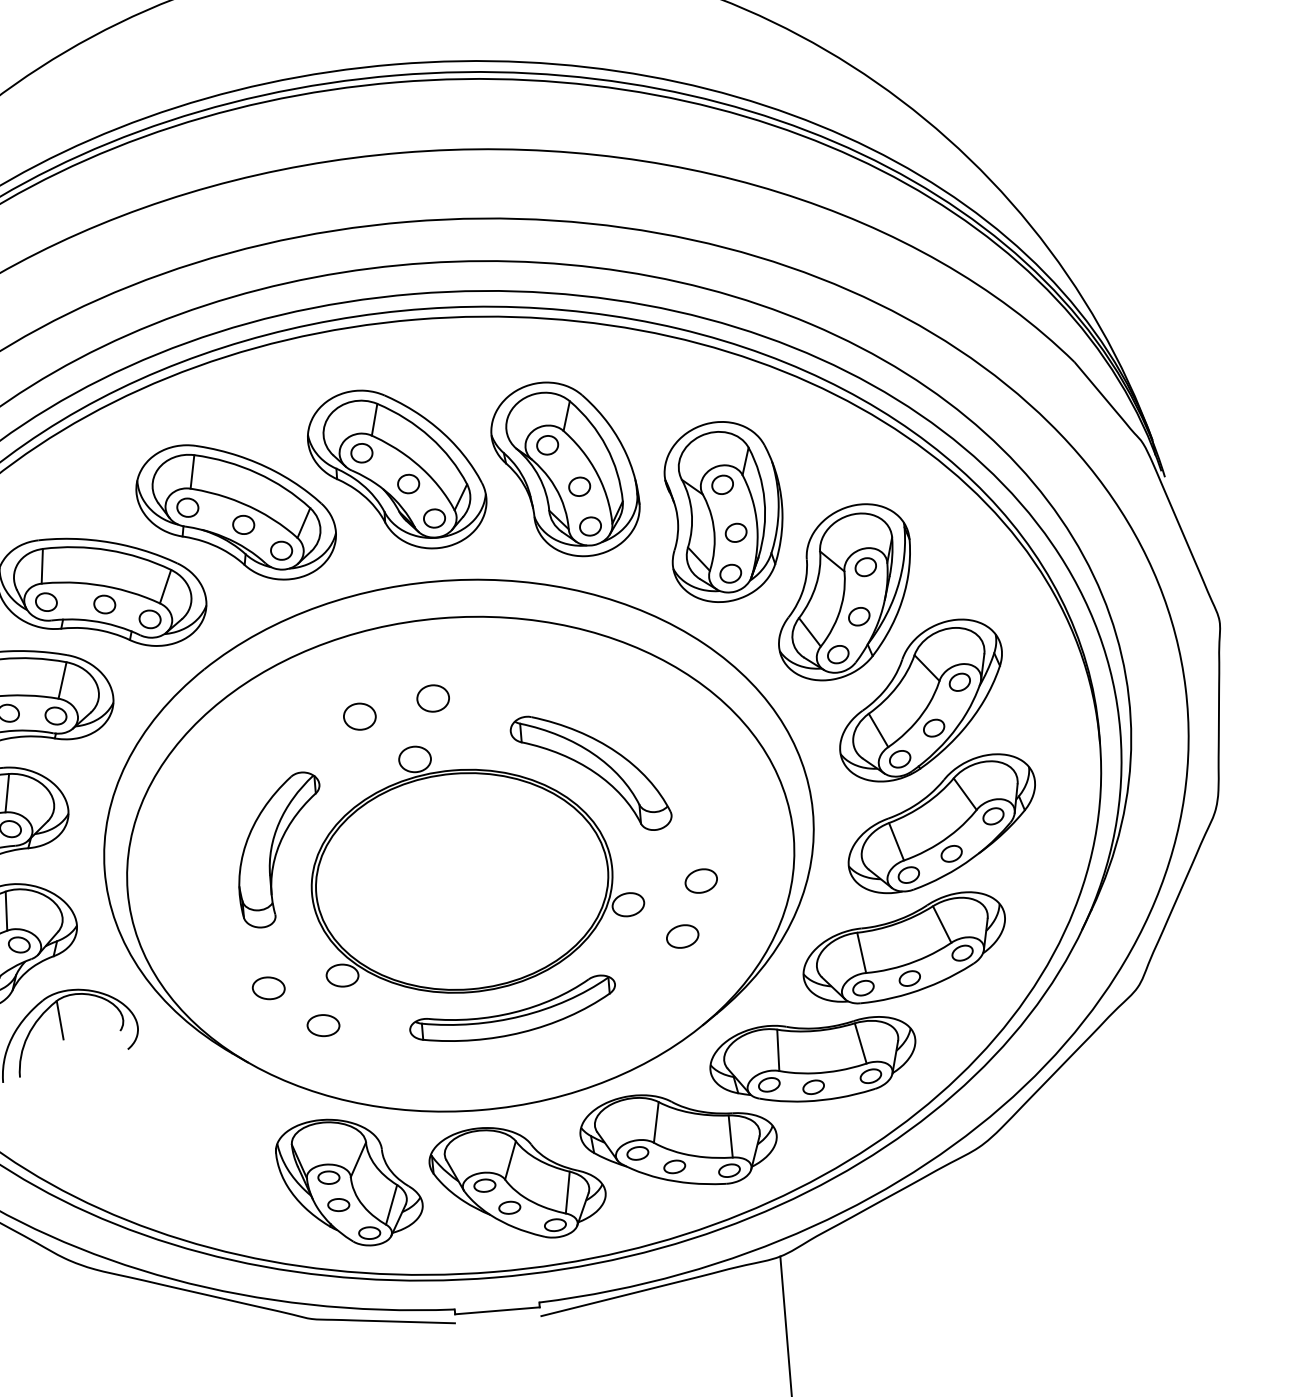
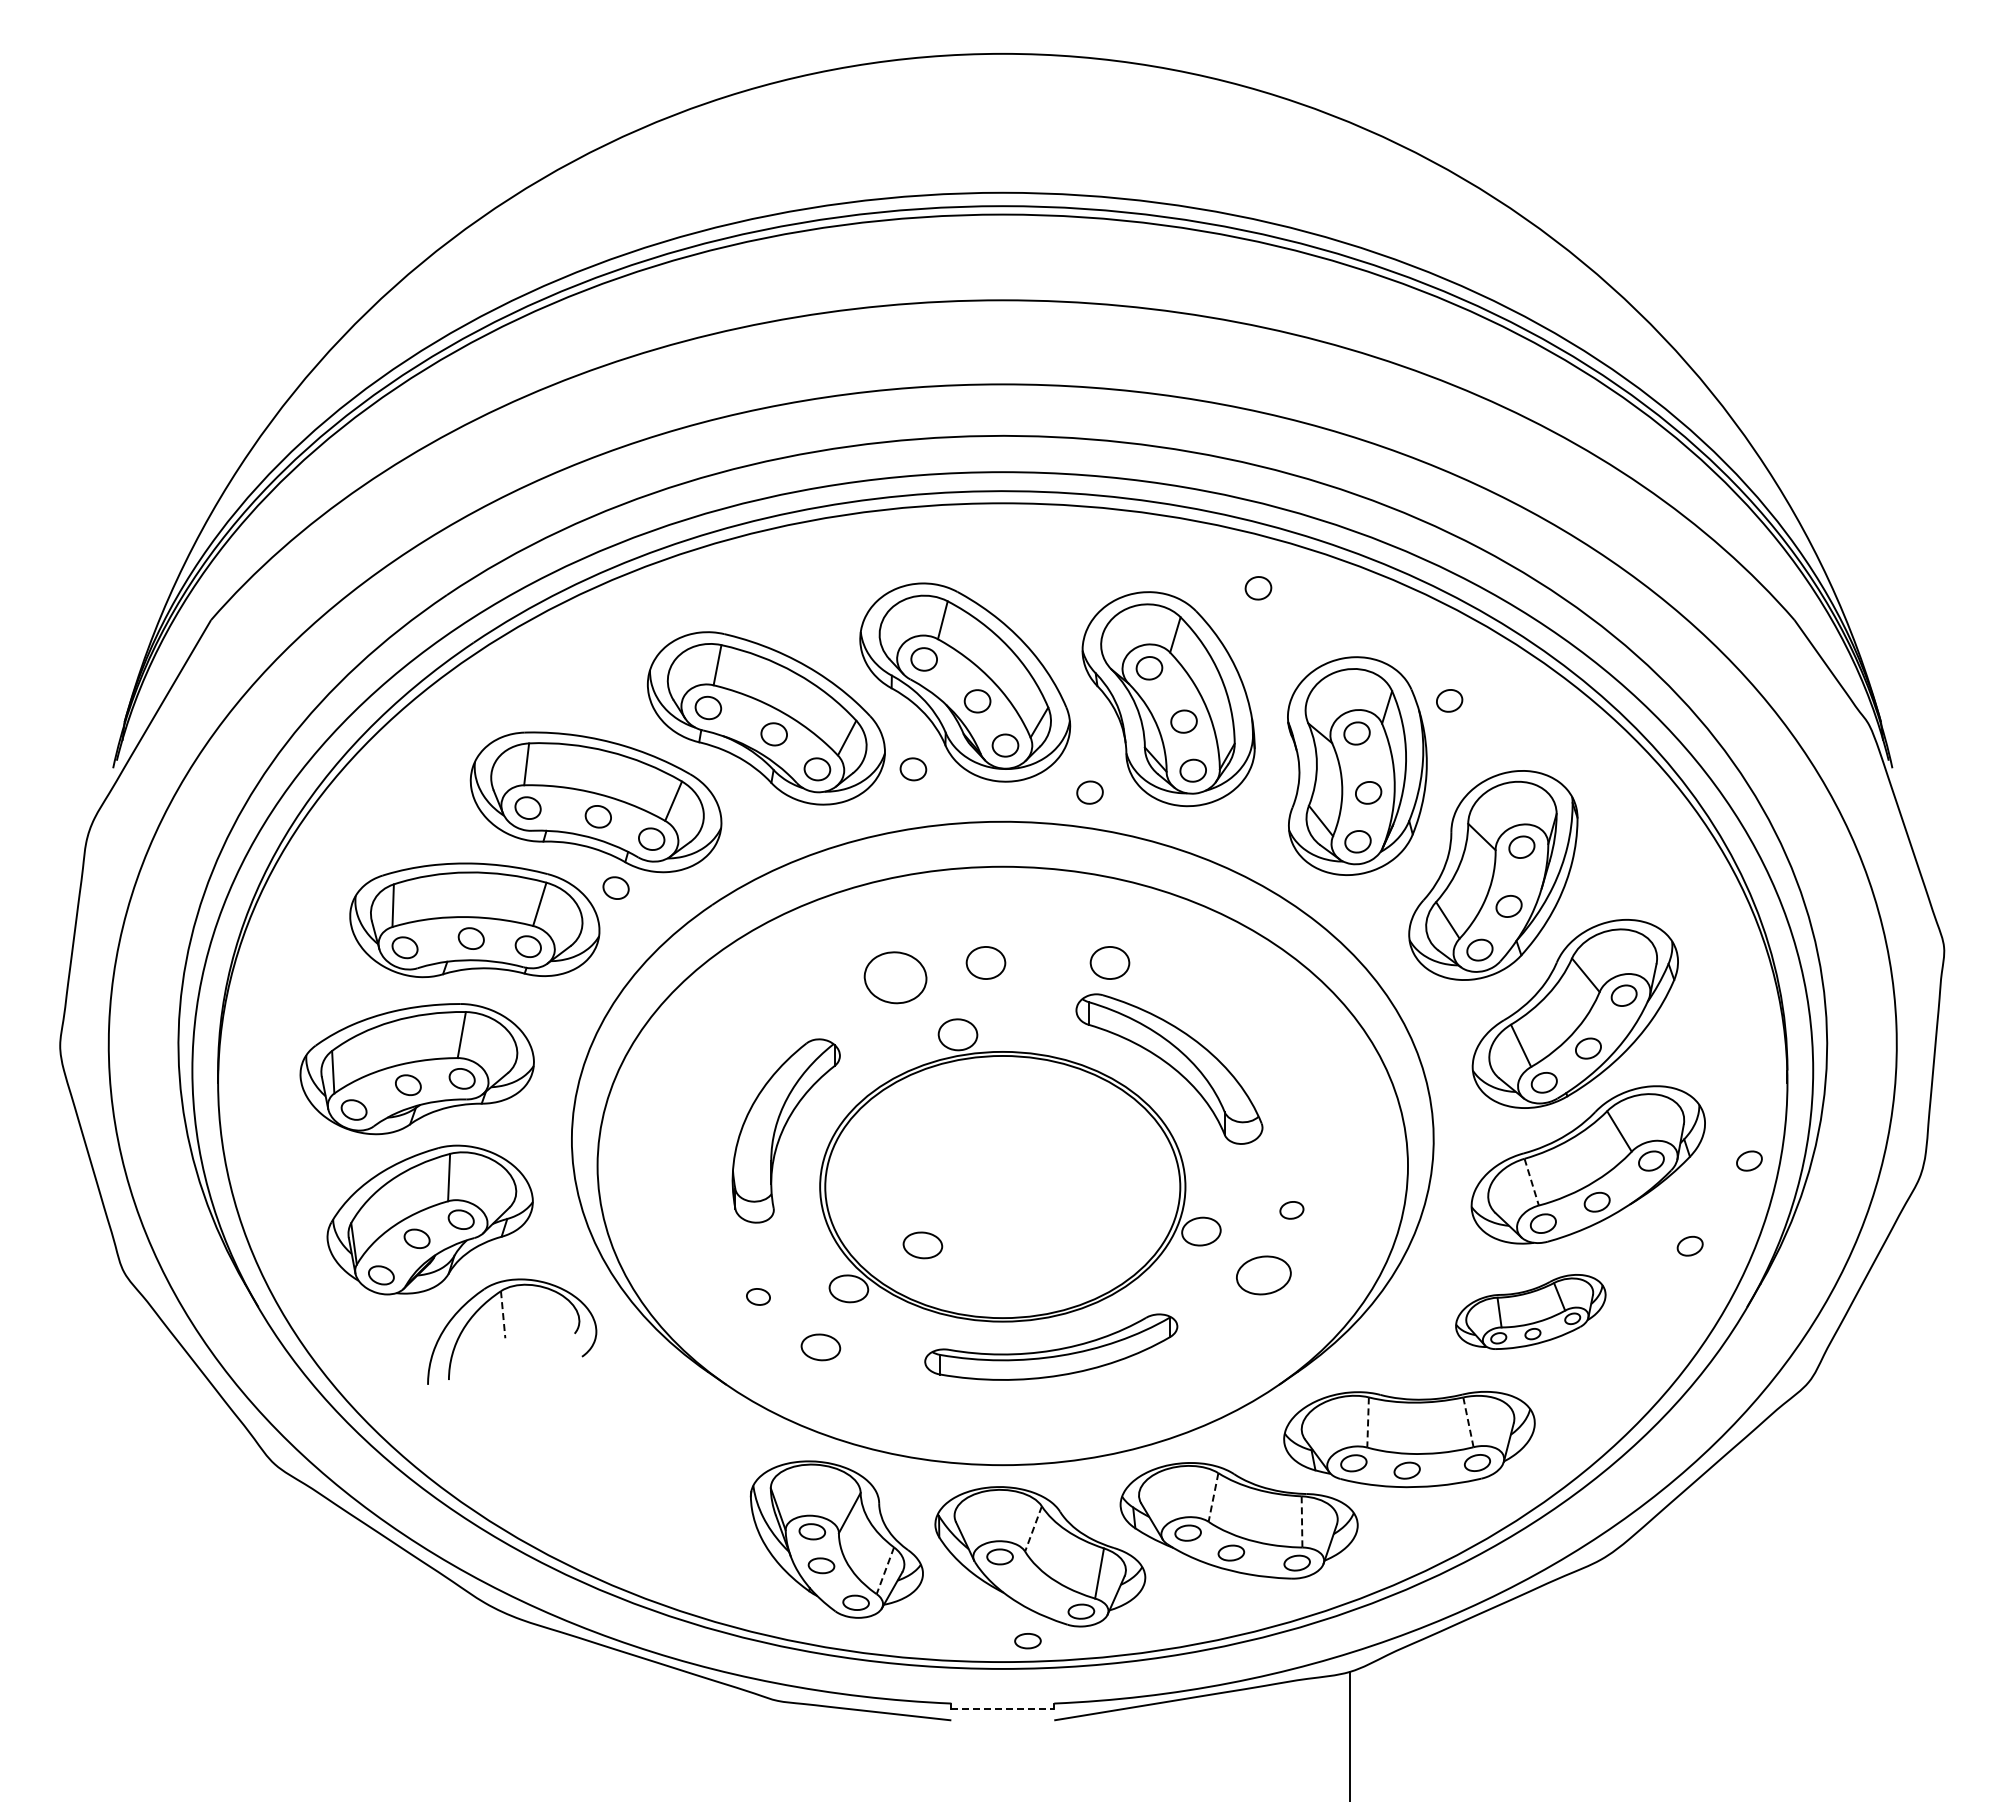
part: (631, 372) -> (1258, 588), added
part: (796, 451) -> (1449, 700), added
part: (360, 544) -> (913, 769), added
part: (506, 551) -> (1089, 792), added
part: (123, 661) -> (615, 887), added
part: (534, 689) -> (1109, 962), added
part: (359, 716) -> (895, 977), size x1.6
part: (1074, 809) -> (1749, 1160), added
line: (896, 842) -> (1531, 1182), solid -> dashed
part: (701, 881) -> (1291, 1210), size x0.6
part: (1030, 883) -> (1689, 1245), added
part: (400, 934) -> (922, 1245), added
part: (682, 936) -> (1263, 1275), size x1.4
part: (904, 948) -> (1530, 1311), size x0.6
part: (268, 987) -> (758, 1296), size x0.6
line: (60, 1020) -> (503, 1314), solid -> dashed
line: (860, 1043) -> (1468, 1422), solid -> dashed
line: (778, 1051) -> (1368, 1423), solid -> dashed
line: (656, 1122) -> (1213, 1497), solid -> dashed
line: (731, 1136) -> (1302, 1521), solid -> dashed
line: (510, 1160) -> (1033, 1529), solid -> dashed
line: (391, 1204) -> (885, 1570), solid -> dashed
part: (509, 1208) -> (1027, 1641), moved
line: (498, 1310) -> (1003, 1709), solid -> dashed

